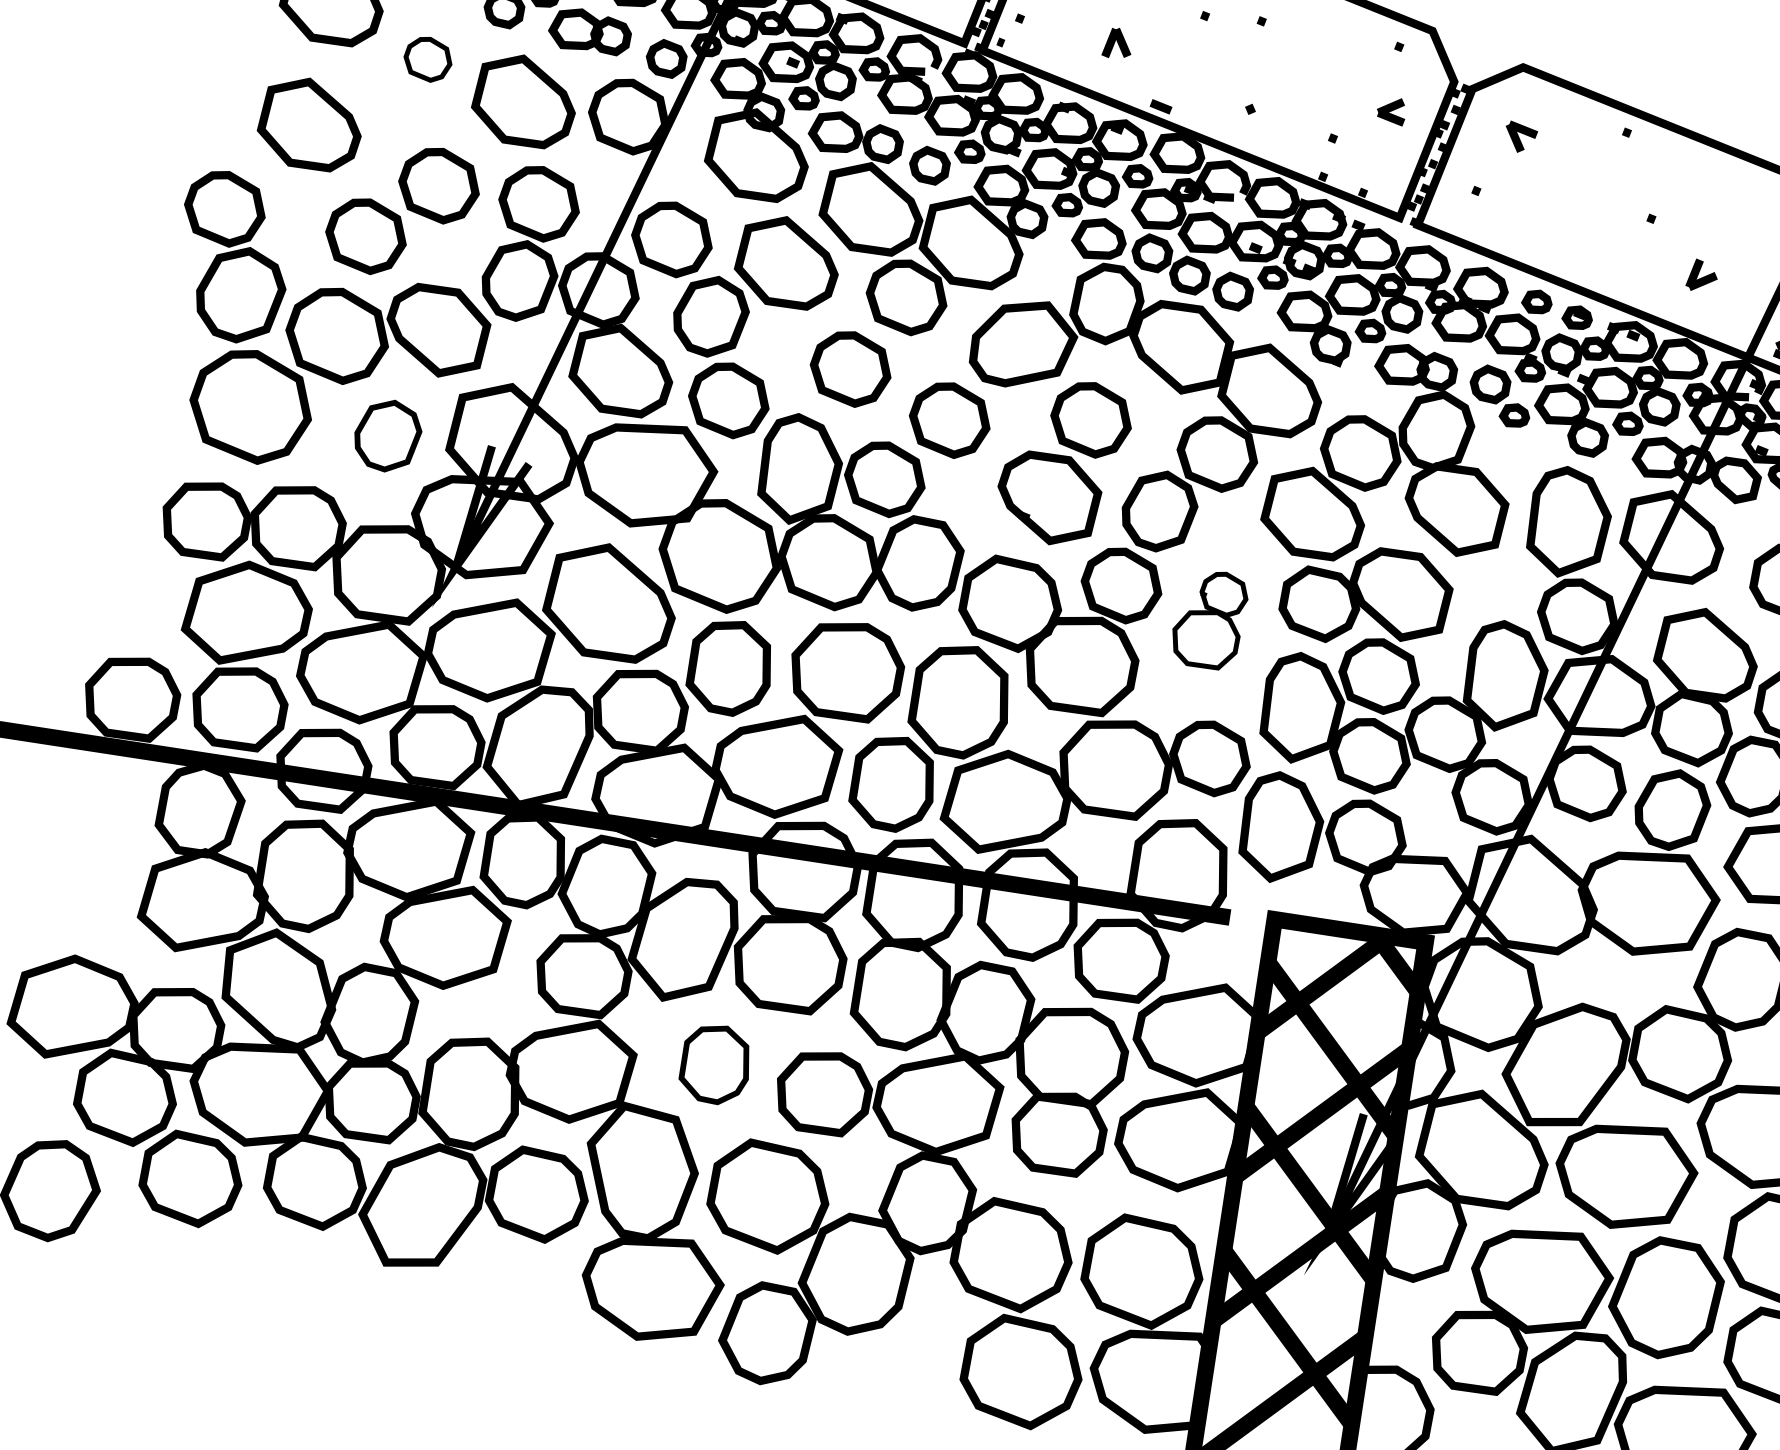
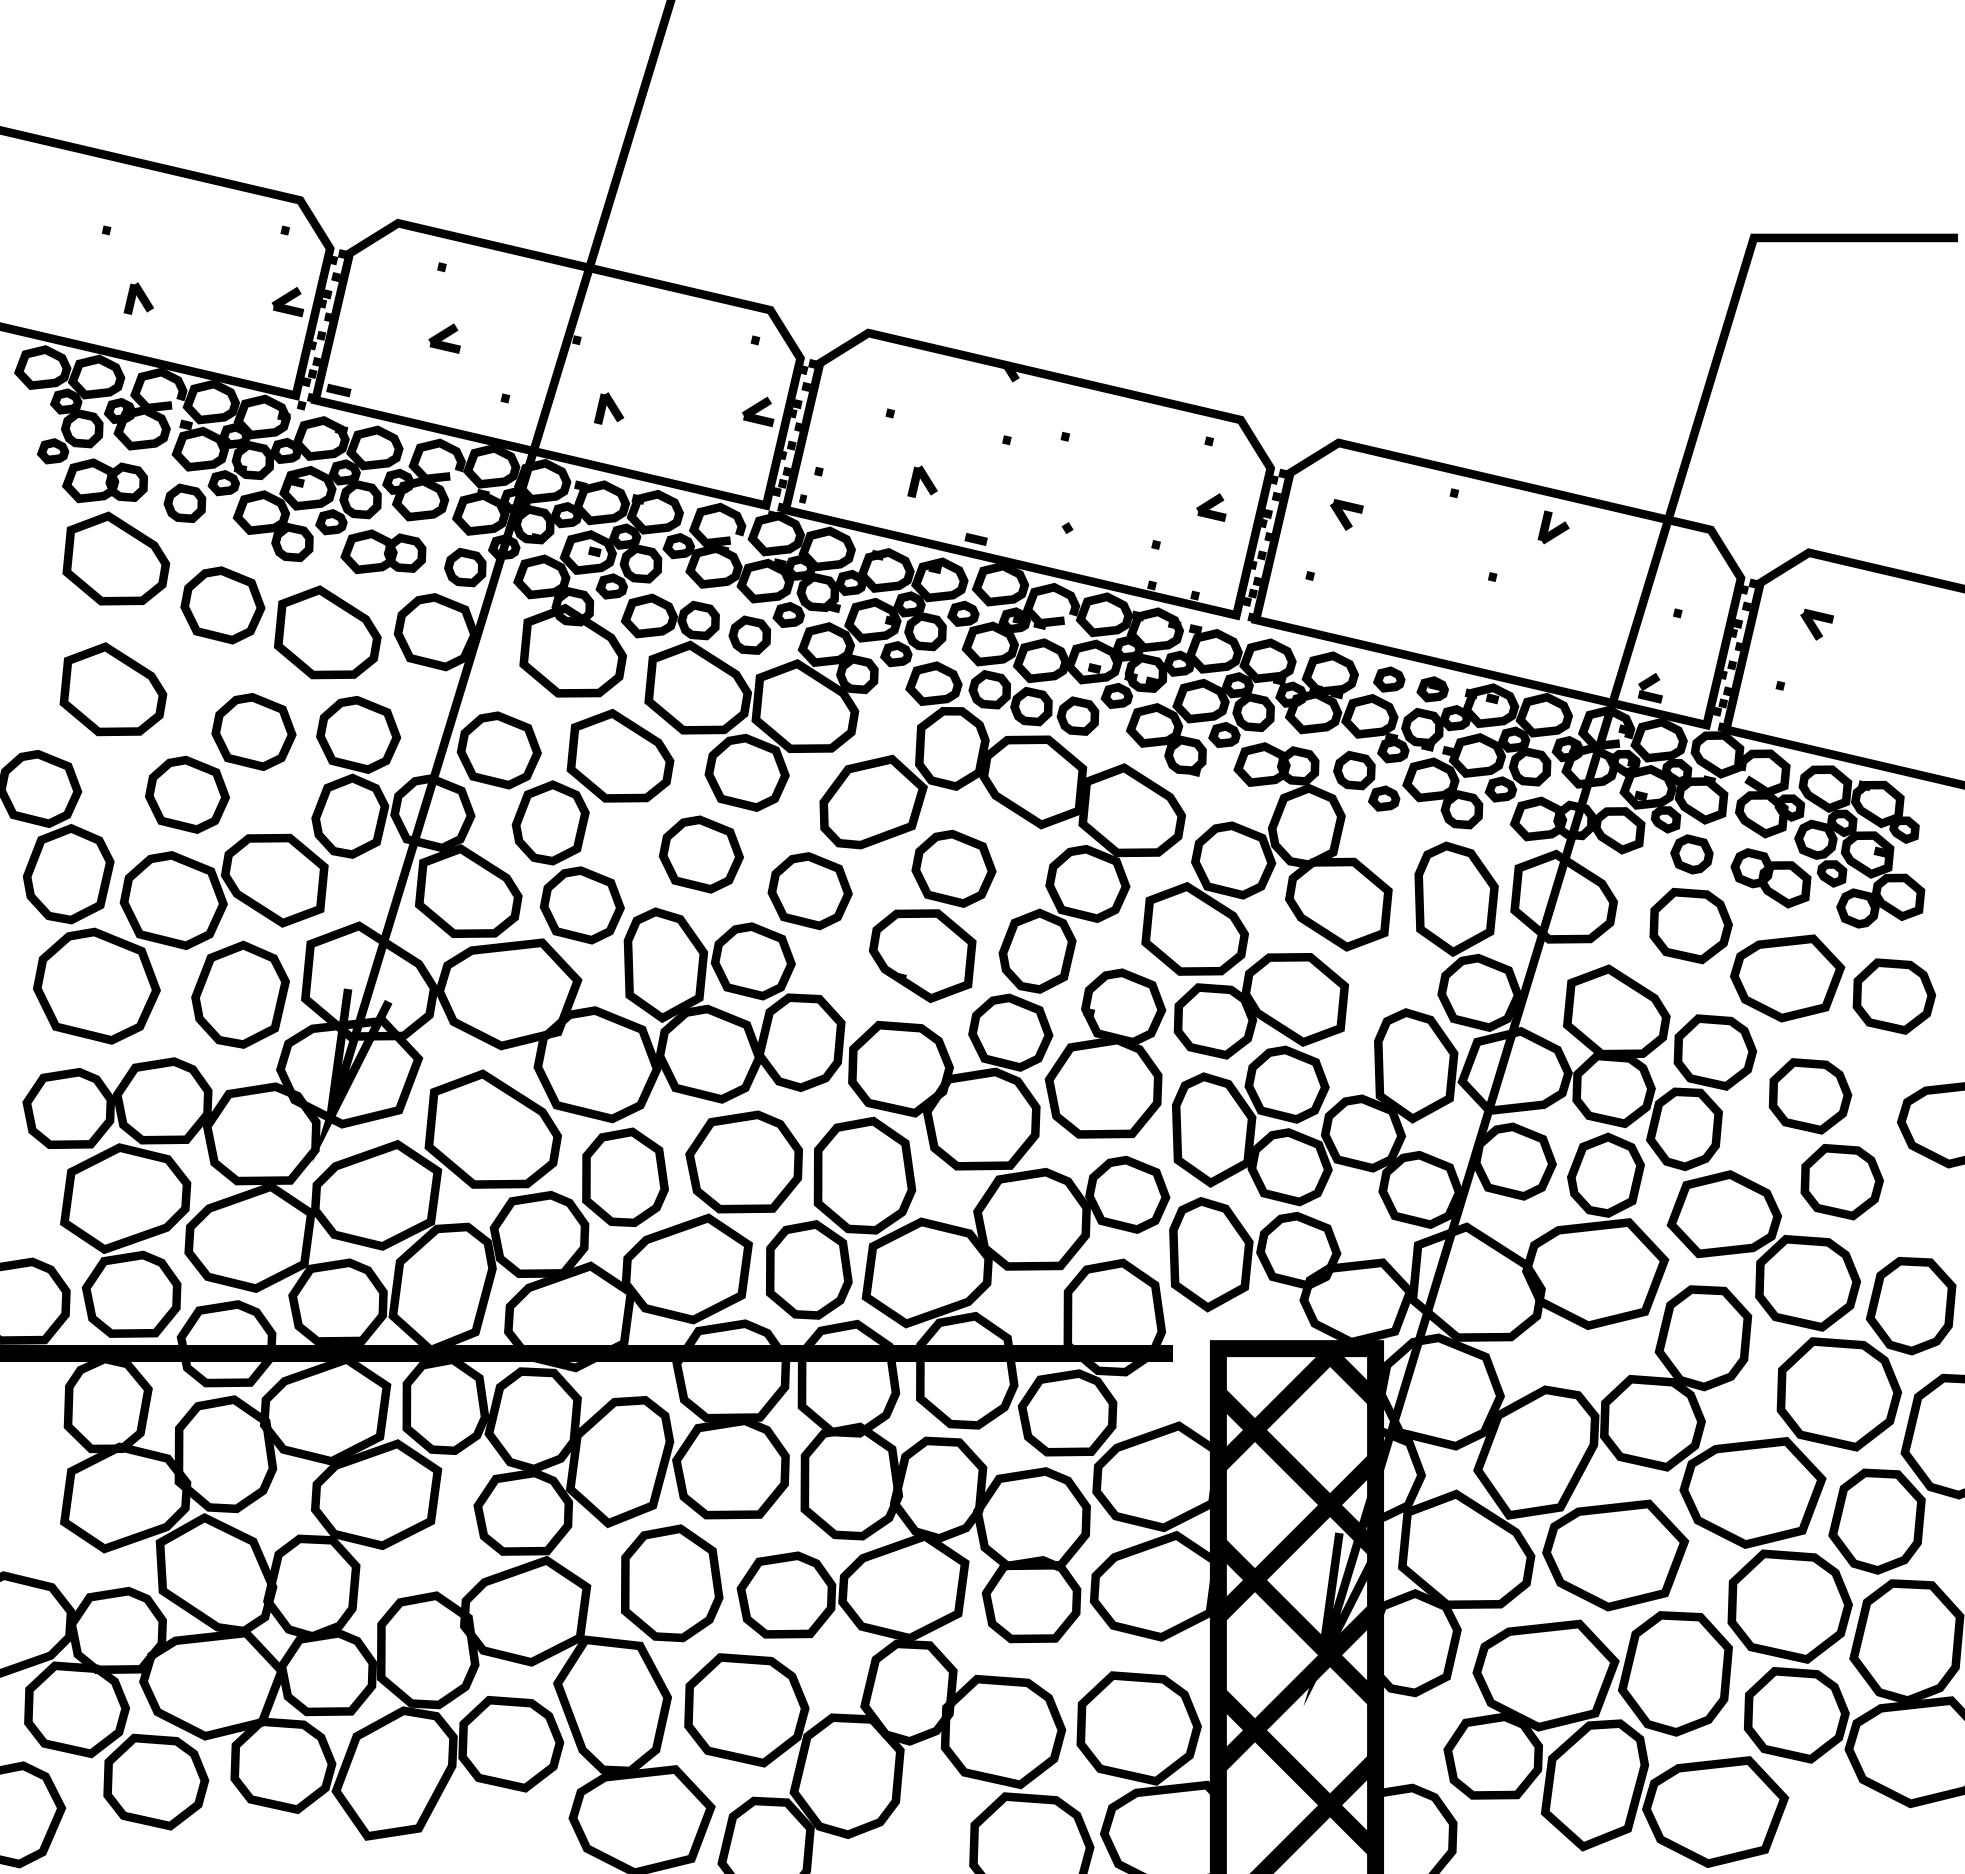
part: (427, 59) -> (222, 605), size x1.67
part: (1702, 276) -> (1553, 527), moved
part: (387, 435) -> (240, 994), size x1.43
part: (1209, 619) -> (1105, 1053), size x1.67
part: (716, 1064) -> (672, 1583), size x1.43

